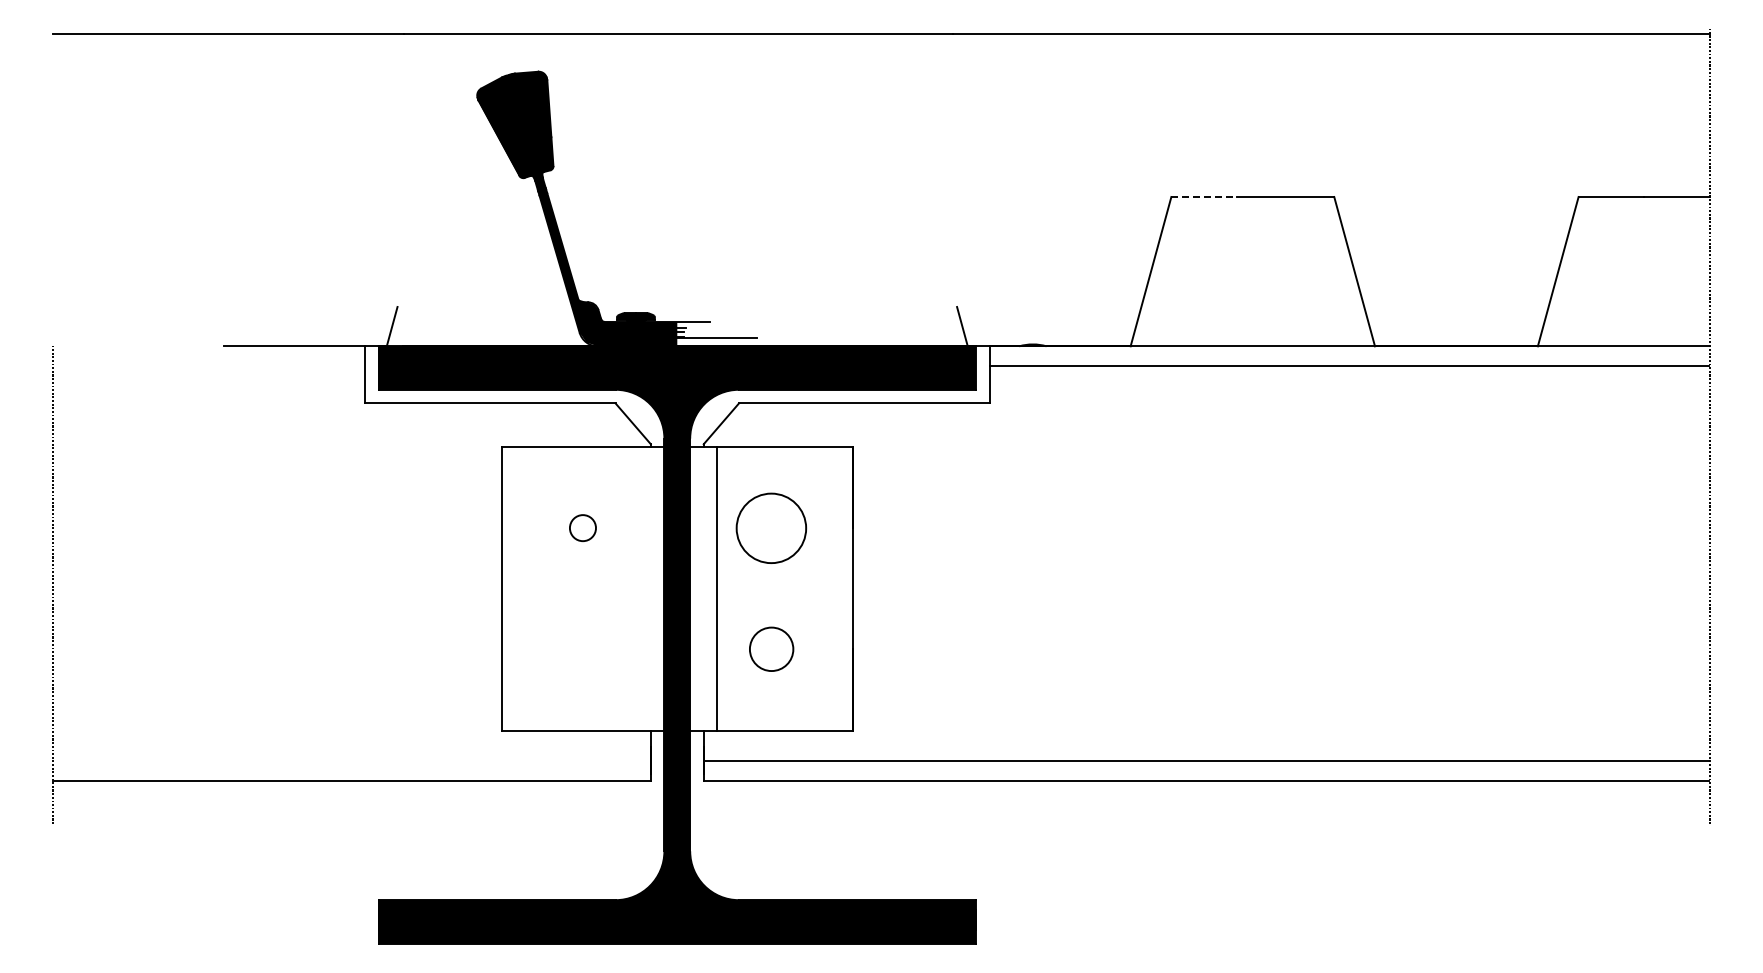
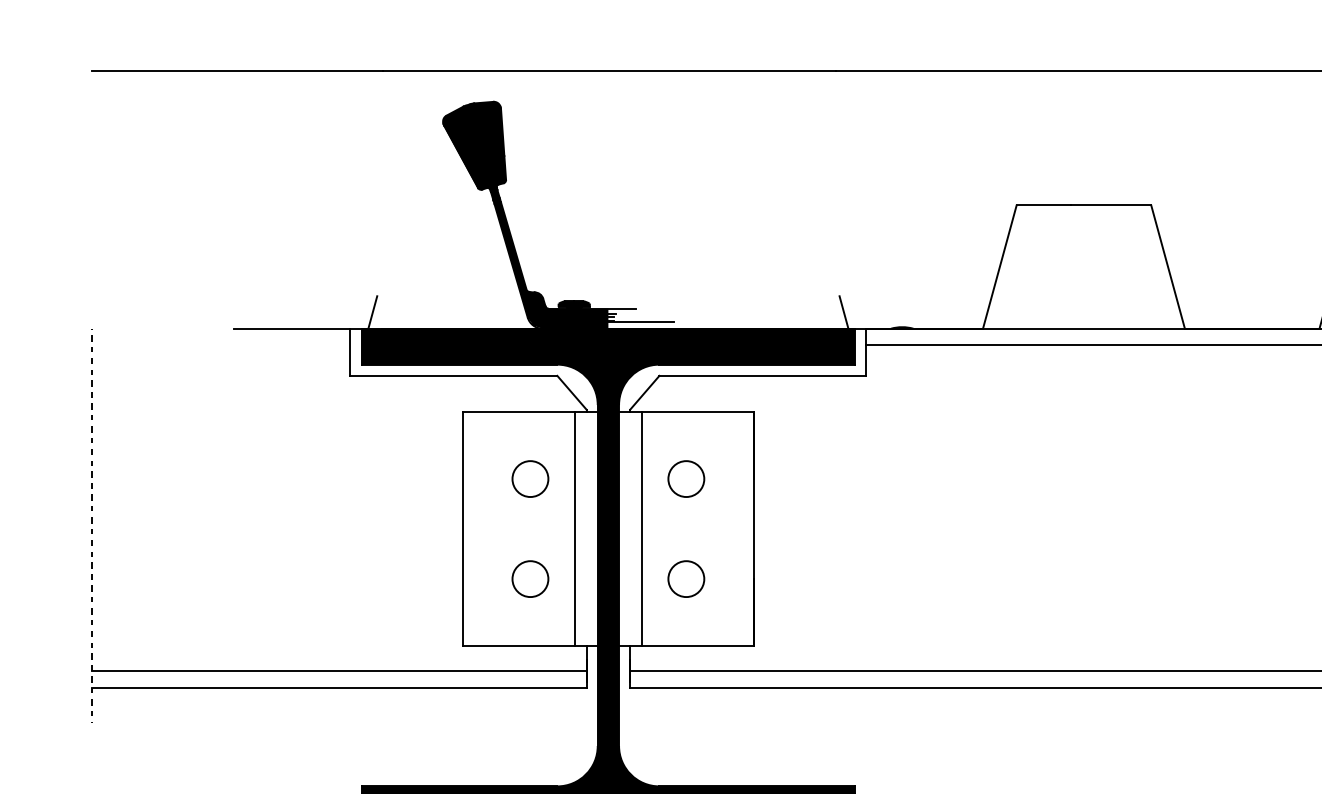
line: (1203, 197) -> (1043, 205), dashed -> solid
circle: (582, 527) -> (530, 478), size x1.67
circle: (771, 527) -> (686, 478), size x0.62
line: (637, 588) -> (575, 528), added
circle: (582, 648) -> (530, 578), added
line: (351, 760) -> (339, 670), added

